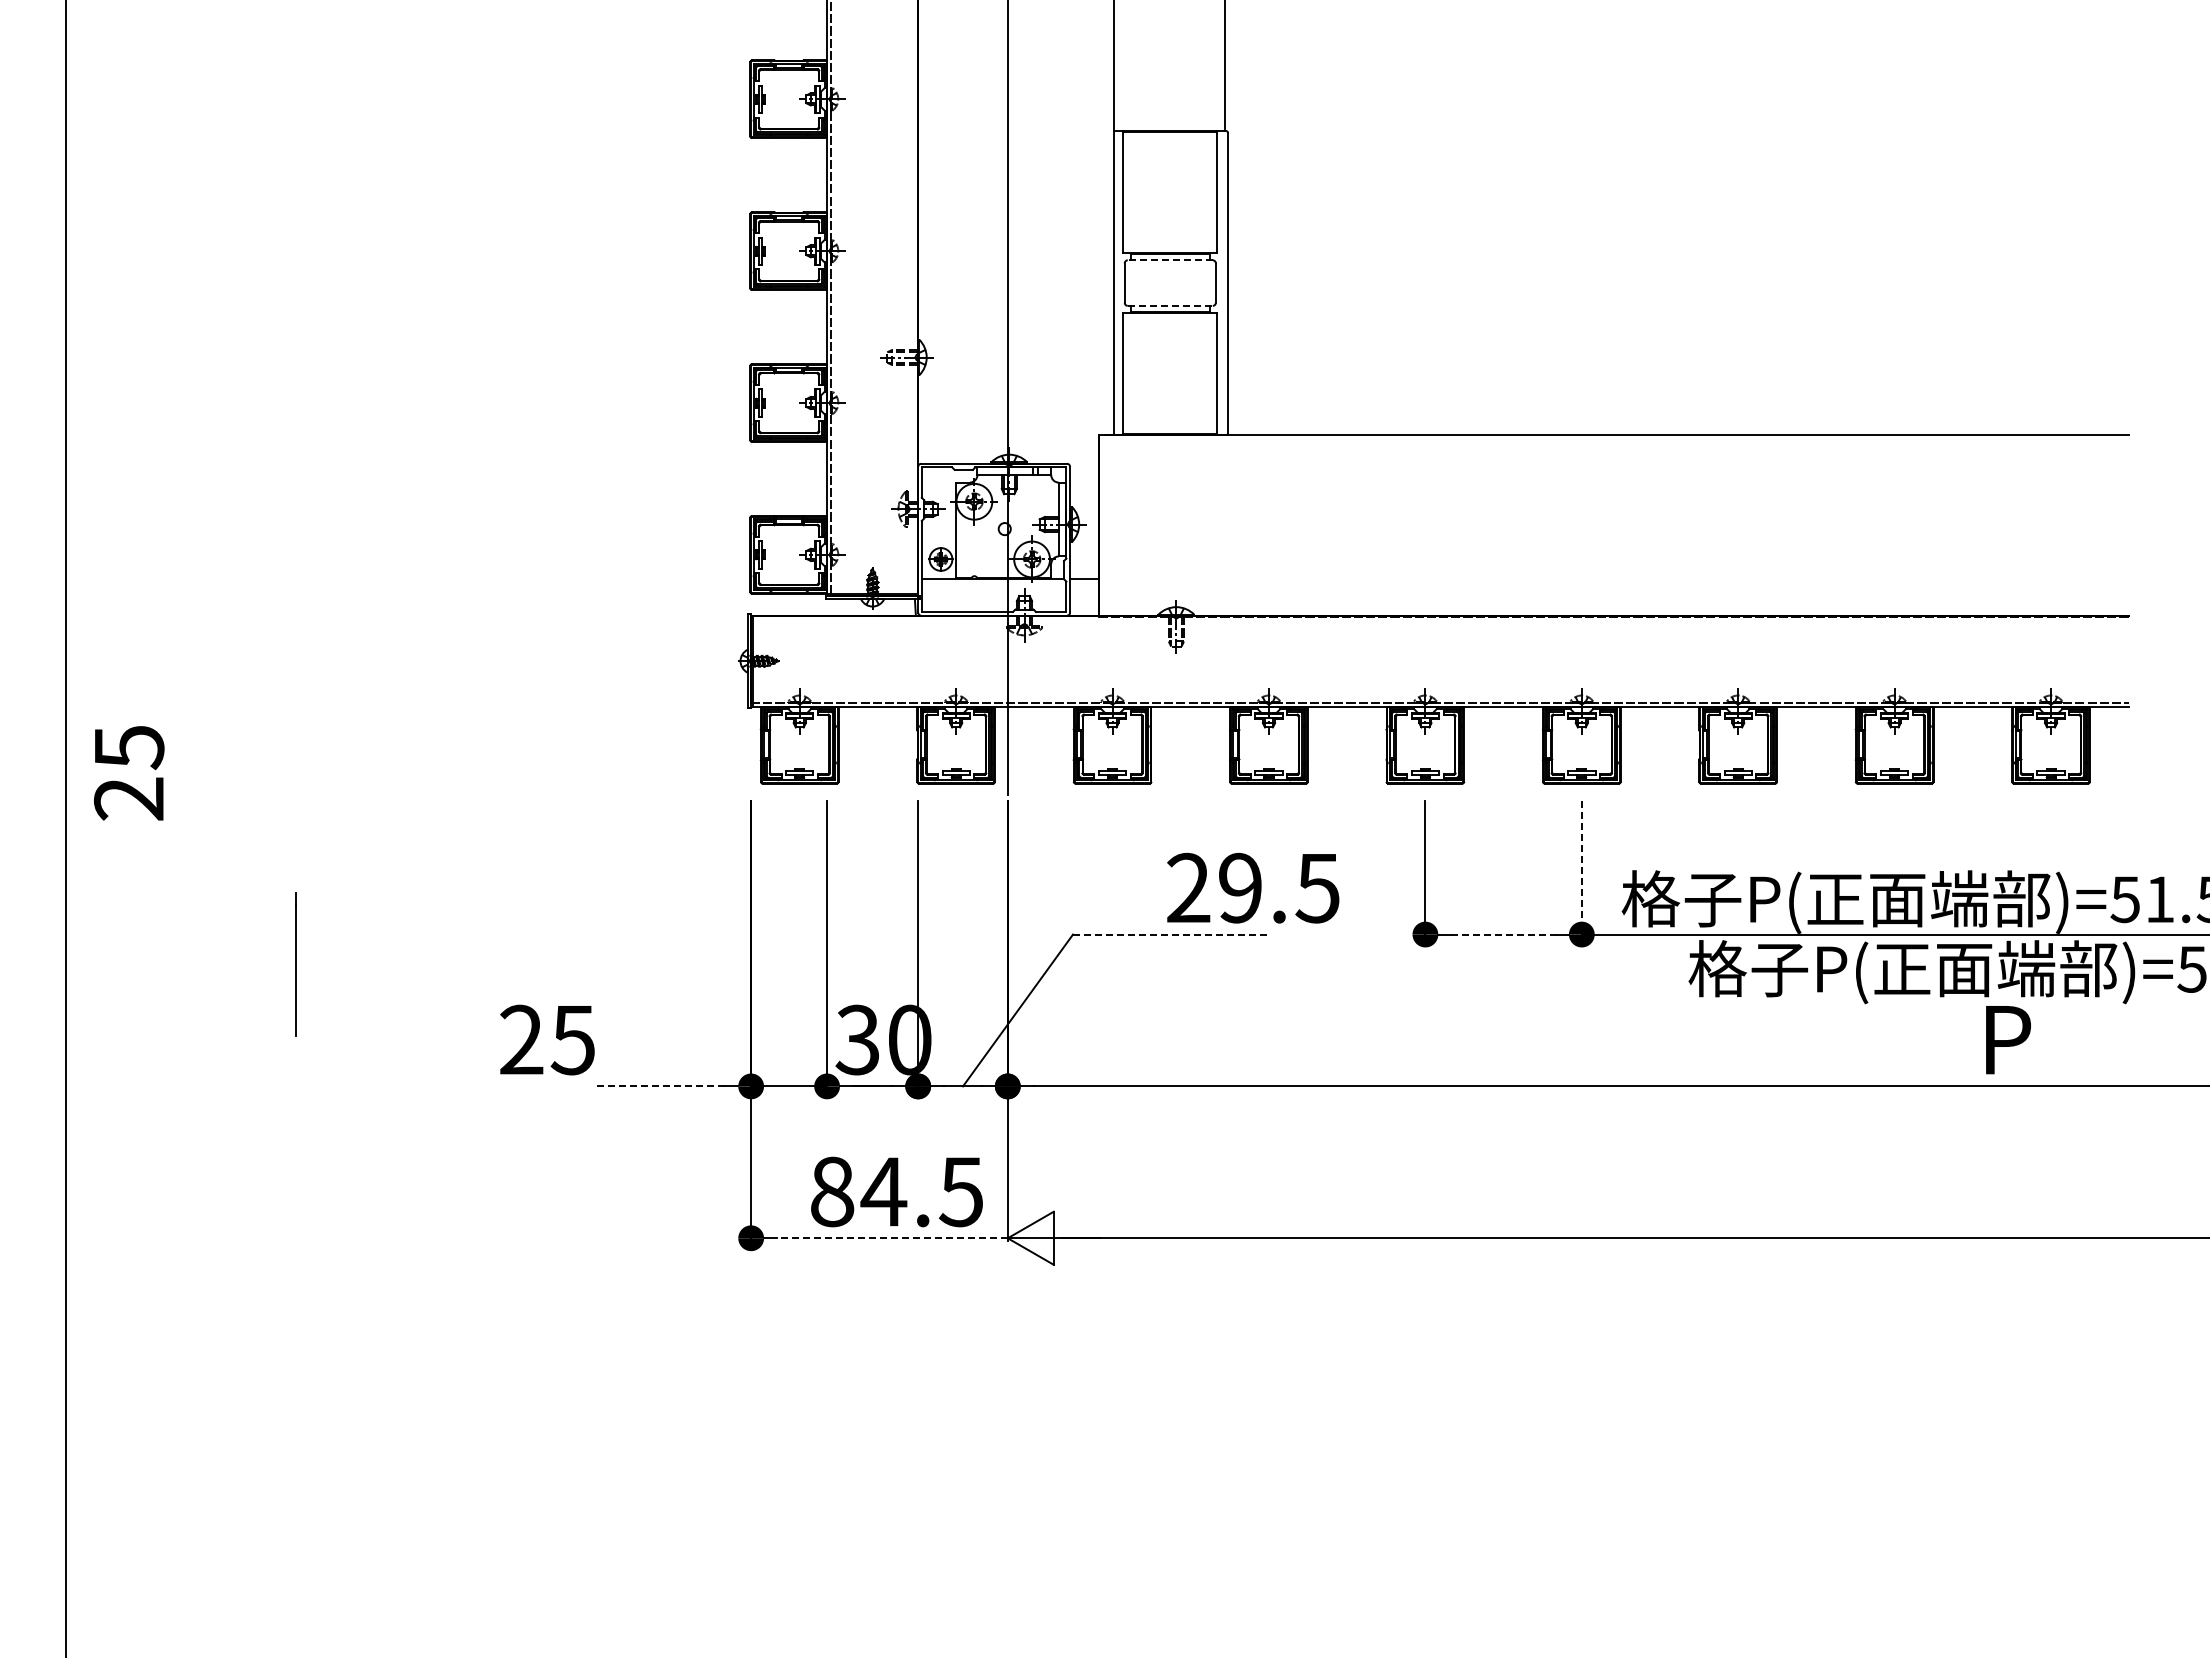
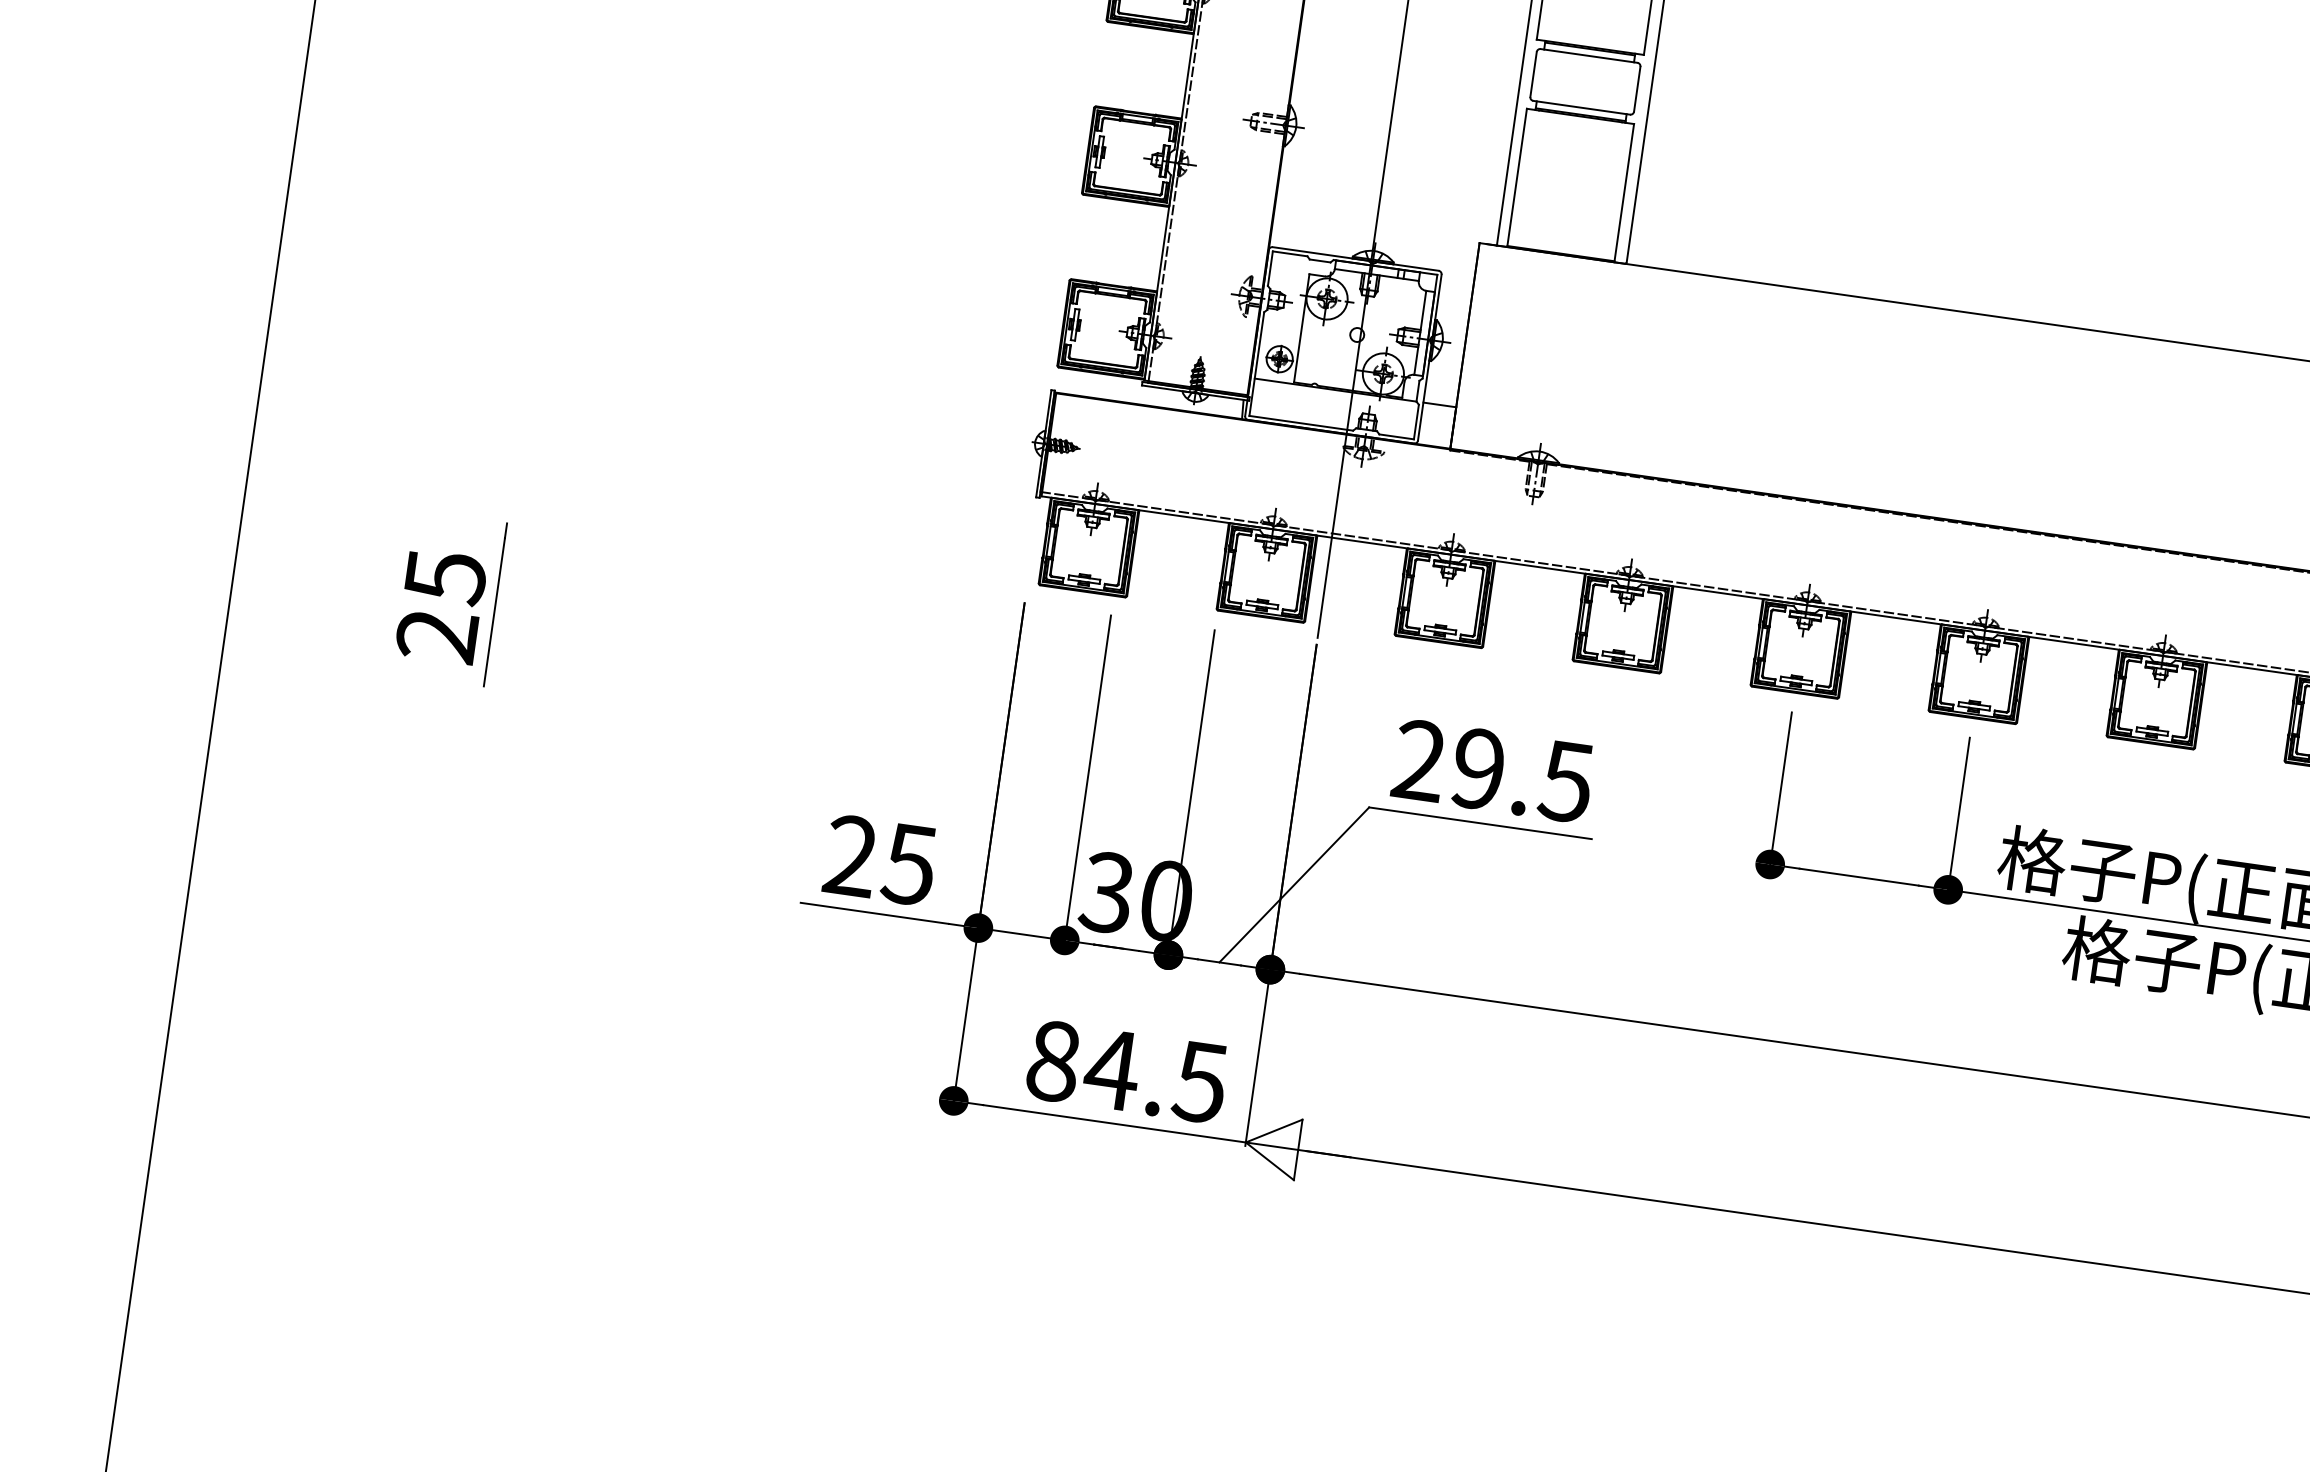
line: (1170, 260) -> (1589, 56), dashed -> solid
line: (1170, 305) -> (1582, 107), dashed -> solid
text: (129, 773) -> (441, 606), moved
line: (1581, 869) -> (1958, 815), dashed -> solid
text: (1253, 887) -> (1493, 770), moved
line: (1170, 934) -> (1480, 823), dashed -> solid
line: (1504, 934) -> (1860, 877), dashed -> solid
line: (295, 964) -> (495, 605), moved
text: (547, 1039) -> (880, 859), moved
line: (659, 1086) -> (874, 913), dashed -> solid
line: (891, 1238) -> (1113, 1123), dashed -> solid

